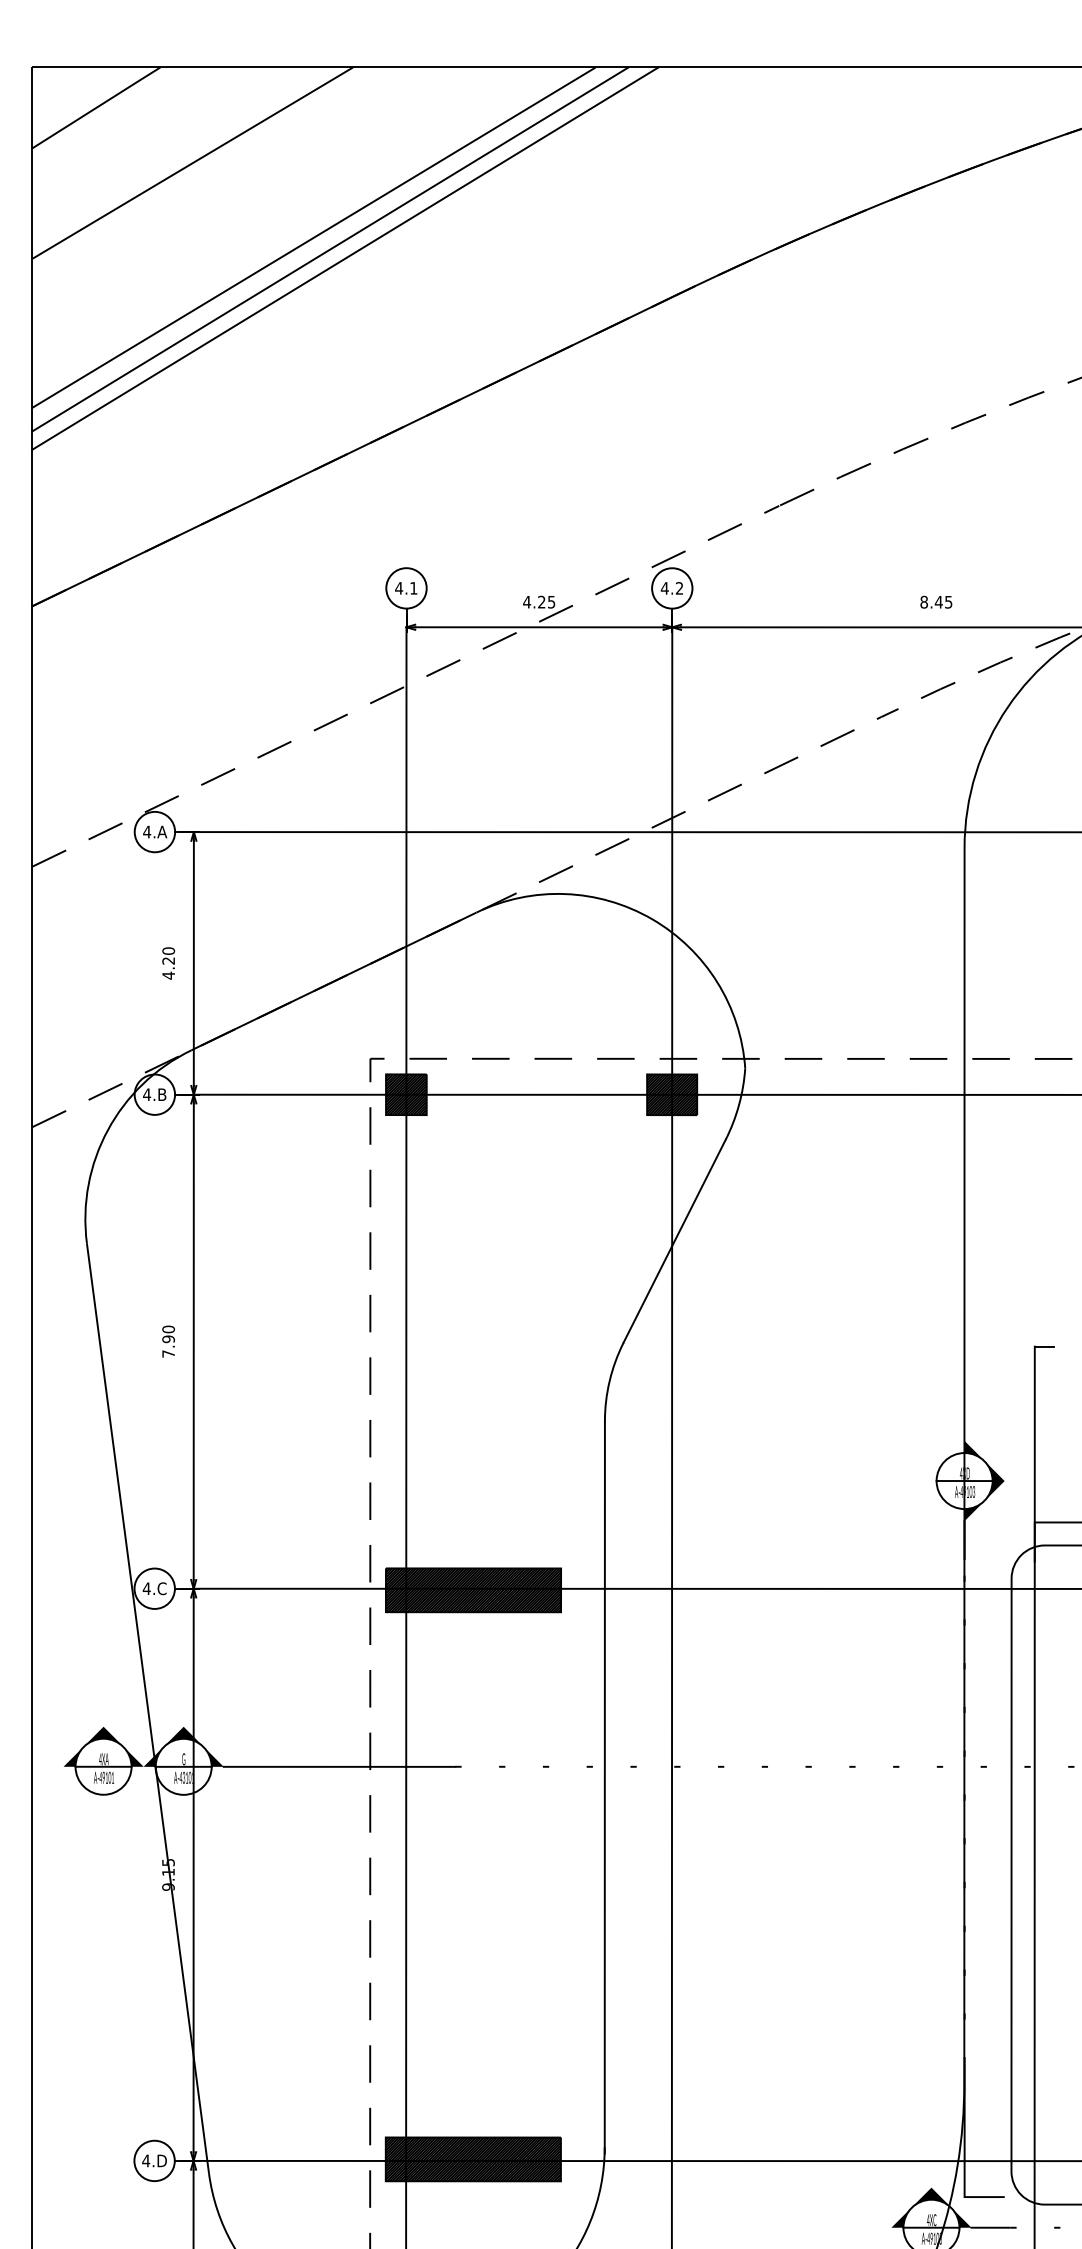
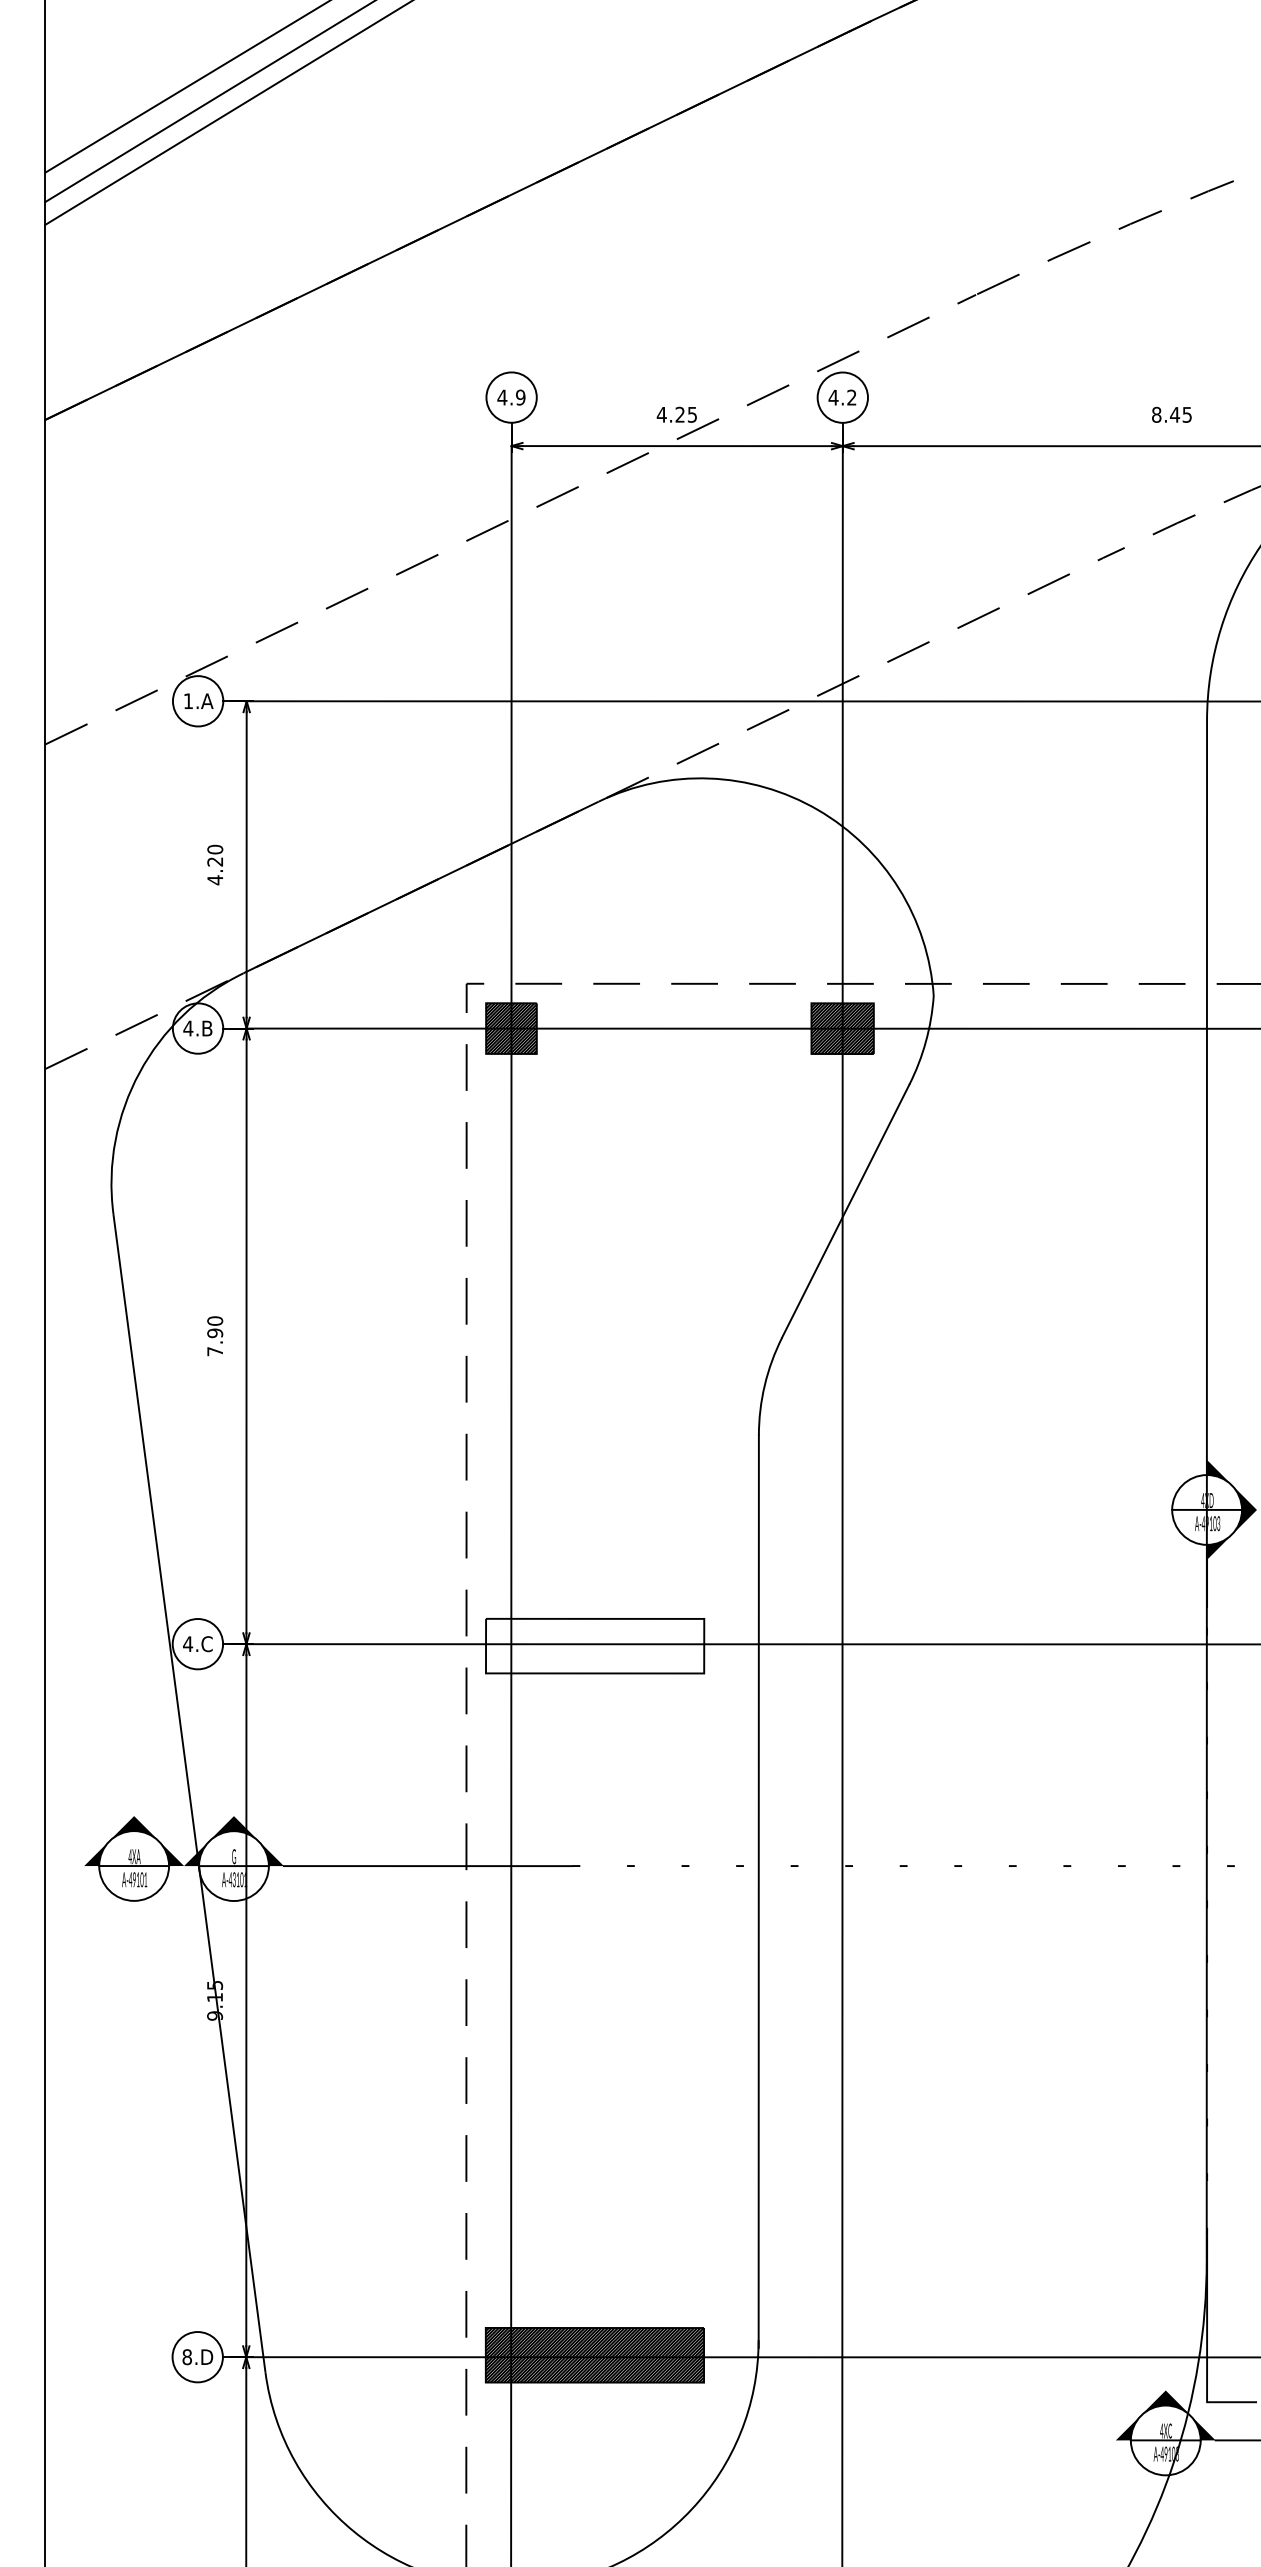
text: (413, 588) -> (520, 397), 4.1 -> 4.9
text: (147, 831) -> (188, 700), 4.A -> 1.A
hatch: (473, 1590) -> (595, 1646), removed
text: (146, 2160) -> (187, 2356), 4.D -> 8.D

